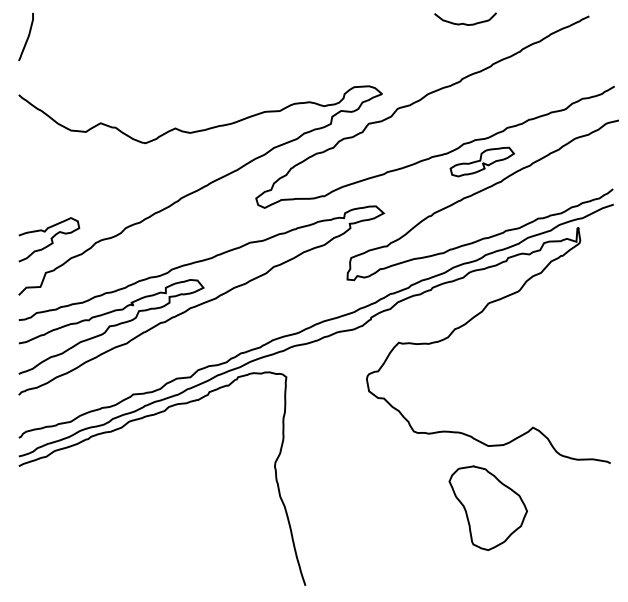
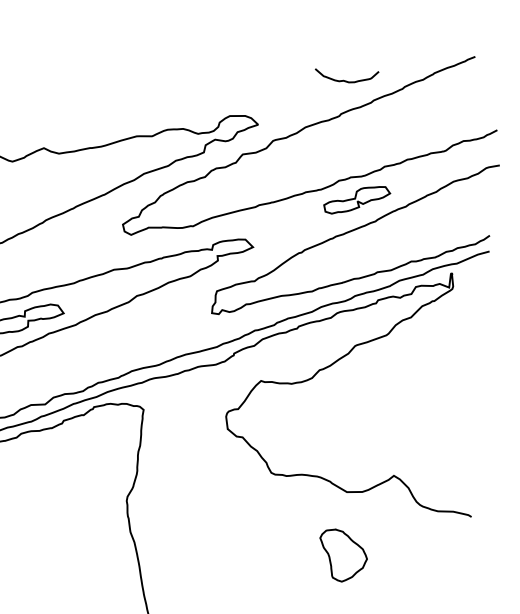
curve: (462, 22) -> (343, 79), moved
part: (487, 507) -> (342, 555), size x0.6

